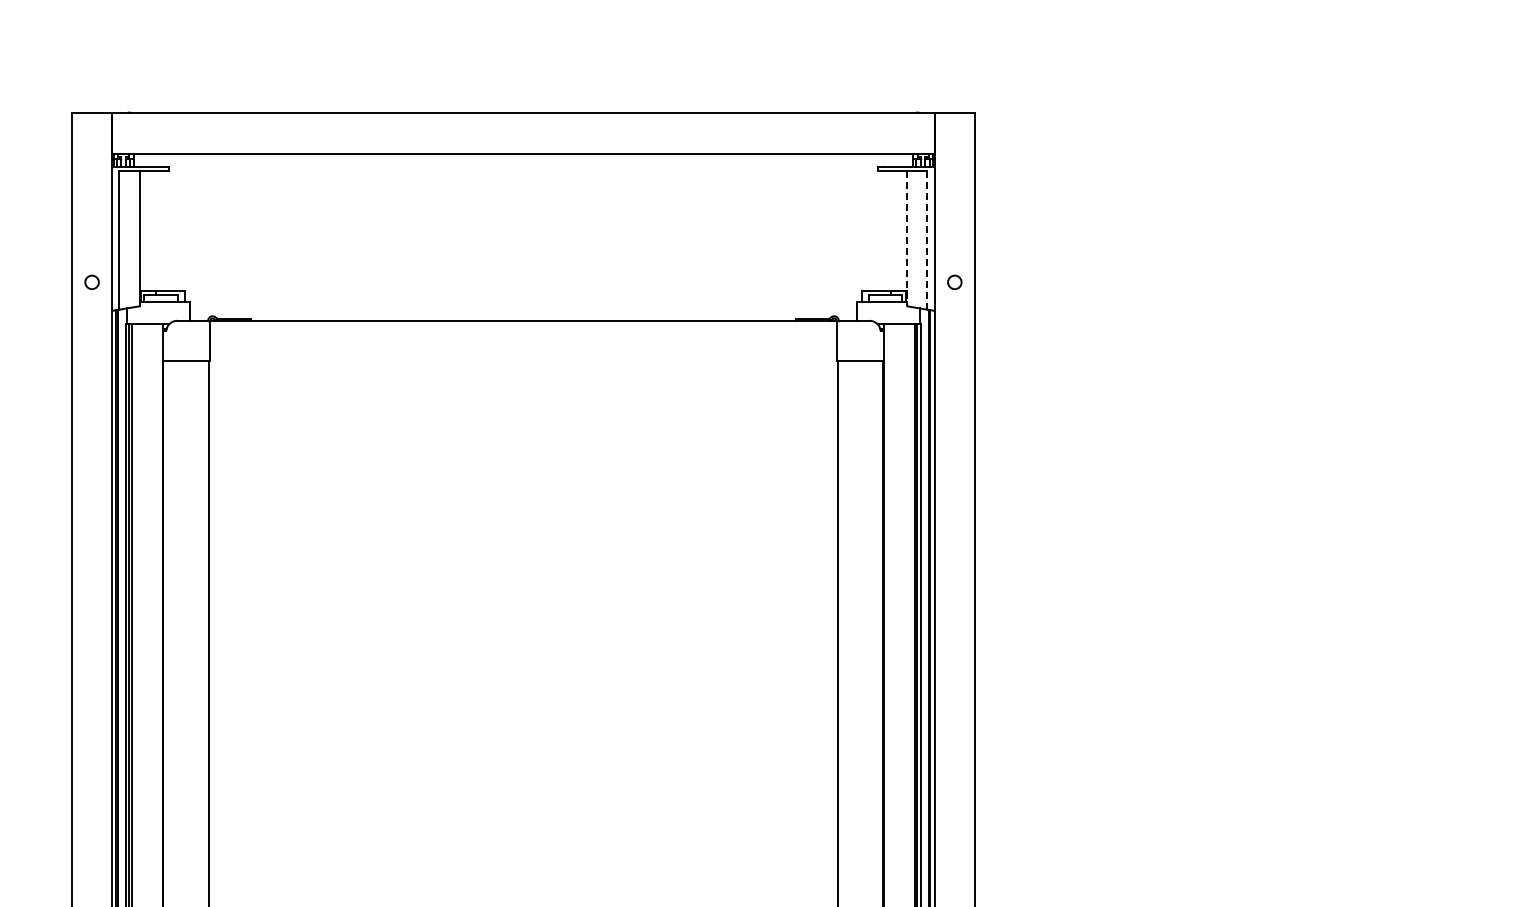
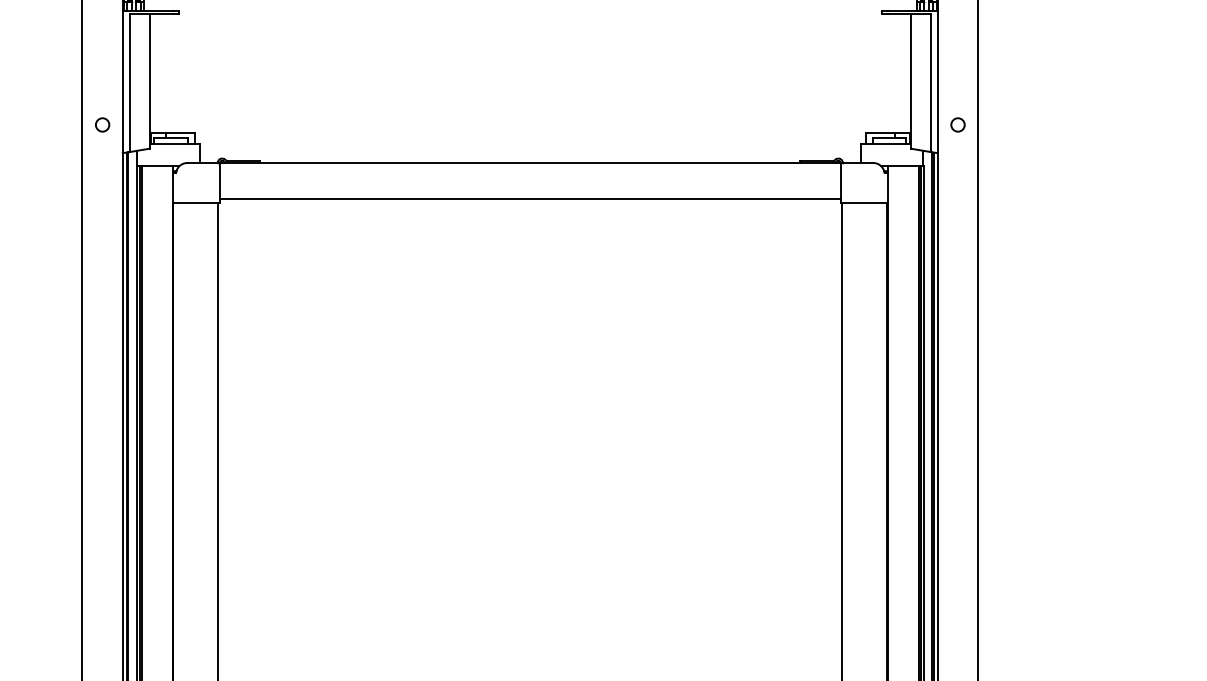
line: (907, 238) -> (911, 81), dashed -> solid
line: (927, 240) -> (930, 83), dashed -> solid
line: (523, 356) -> (530, 198), added

